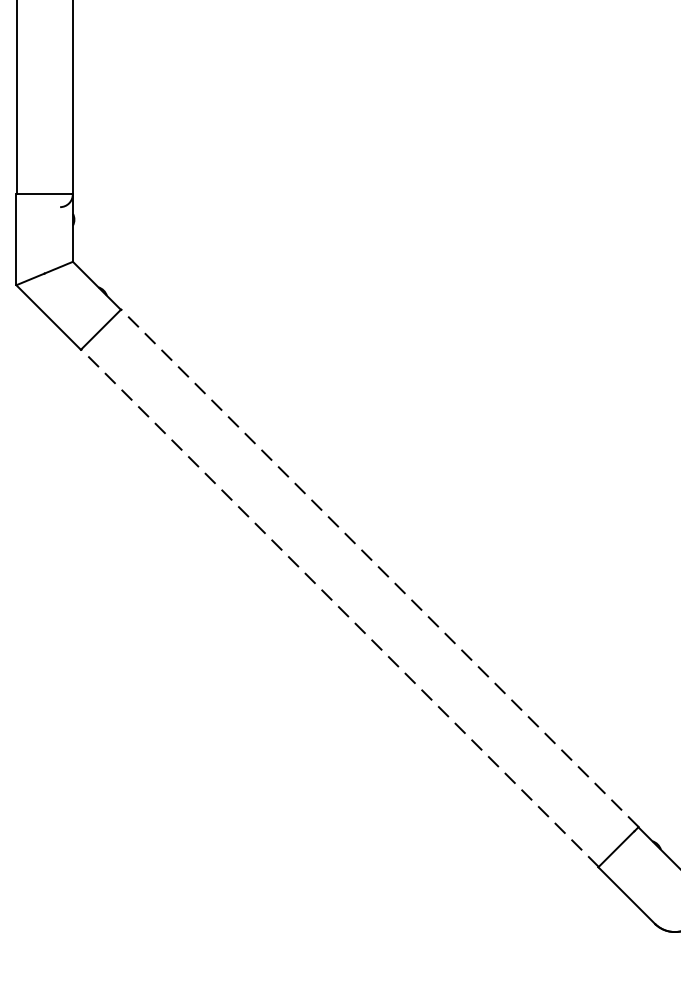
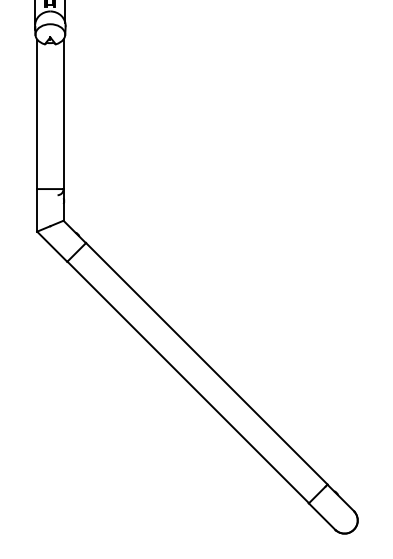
line: (379, 567) -> (206, 363), dashed -> solid
line: (340, 608) -> (188, 382), dashed -> solid

